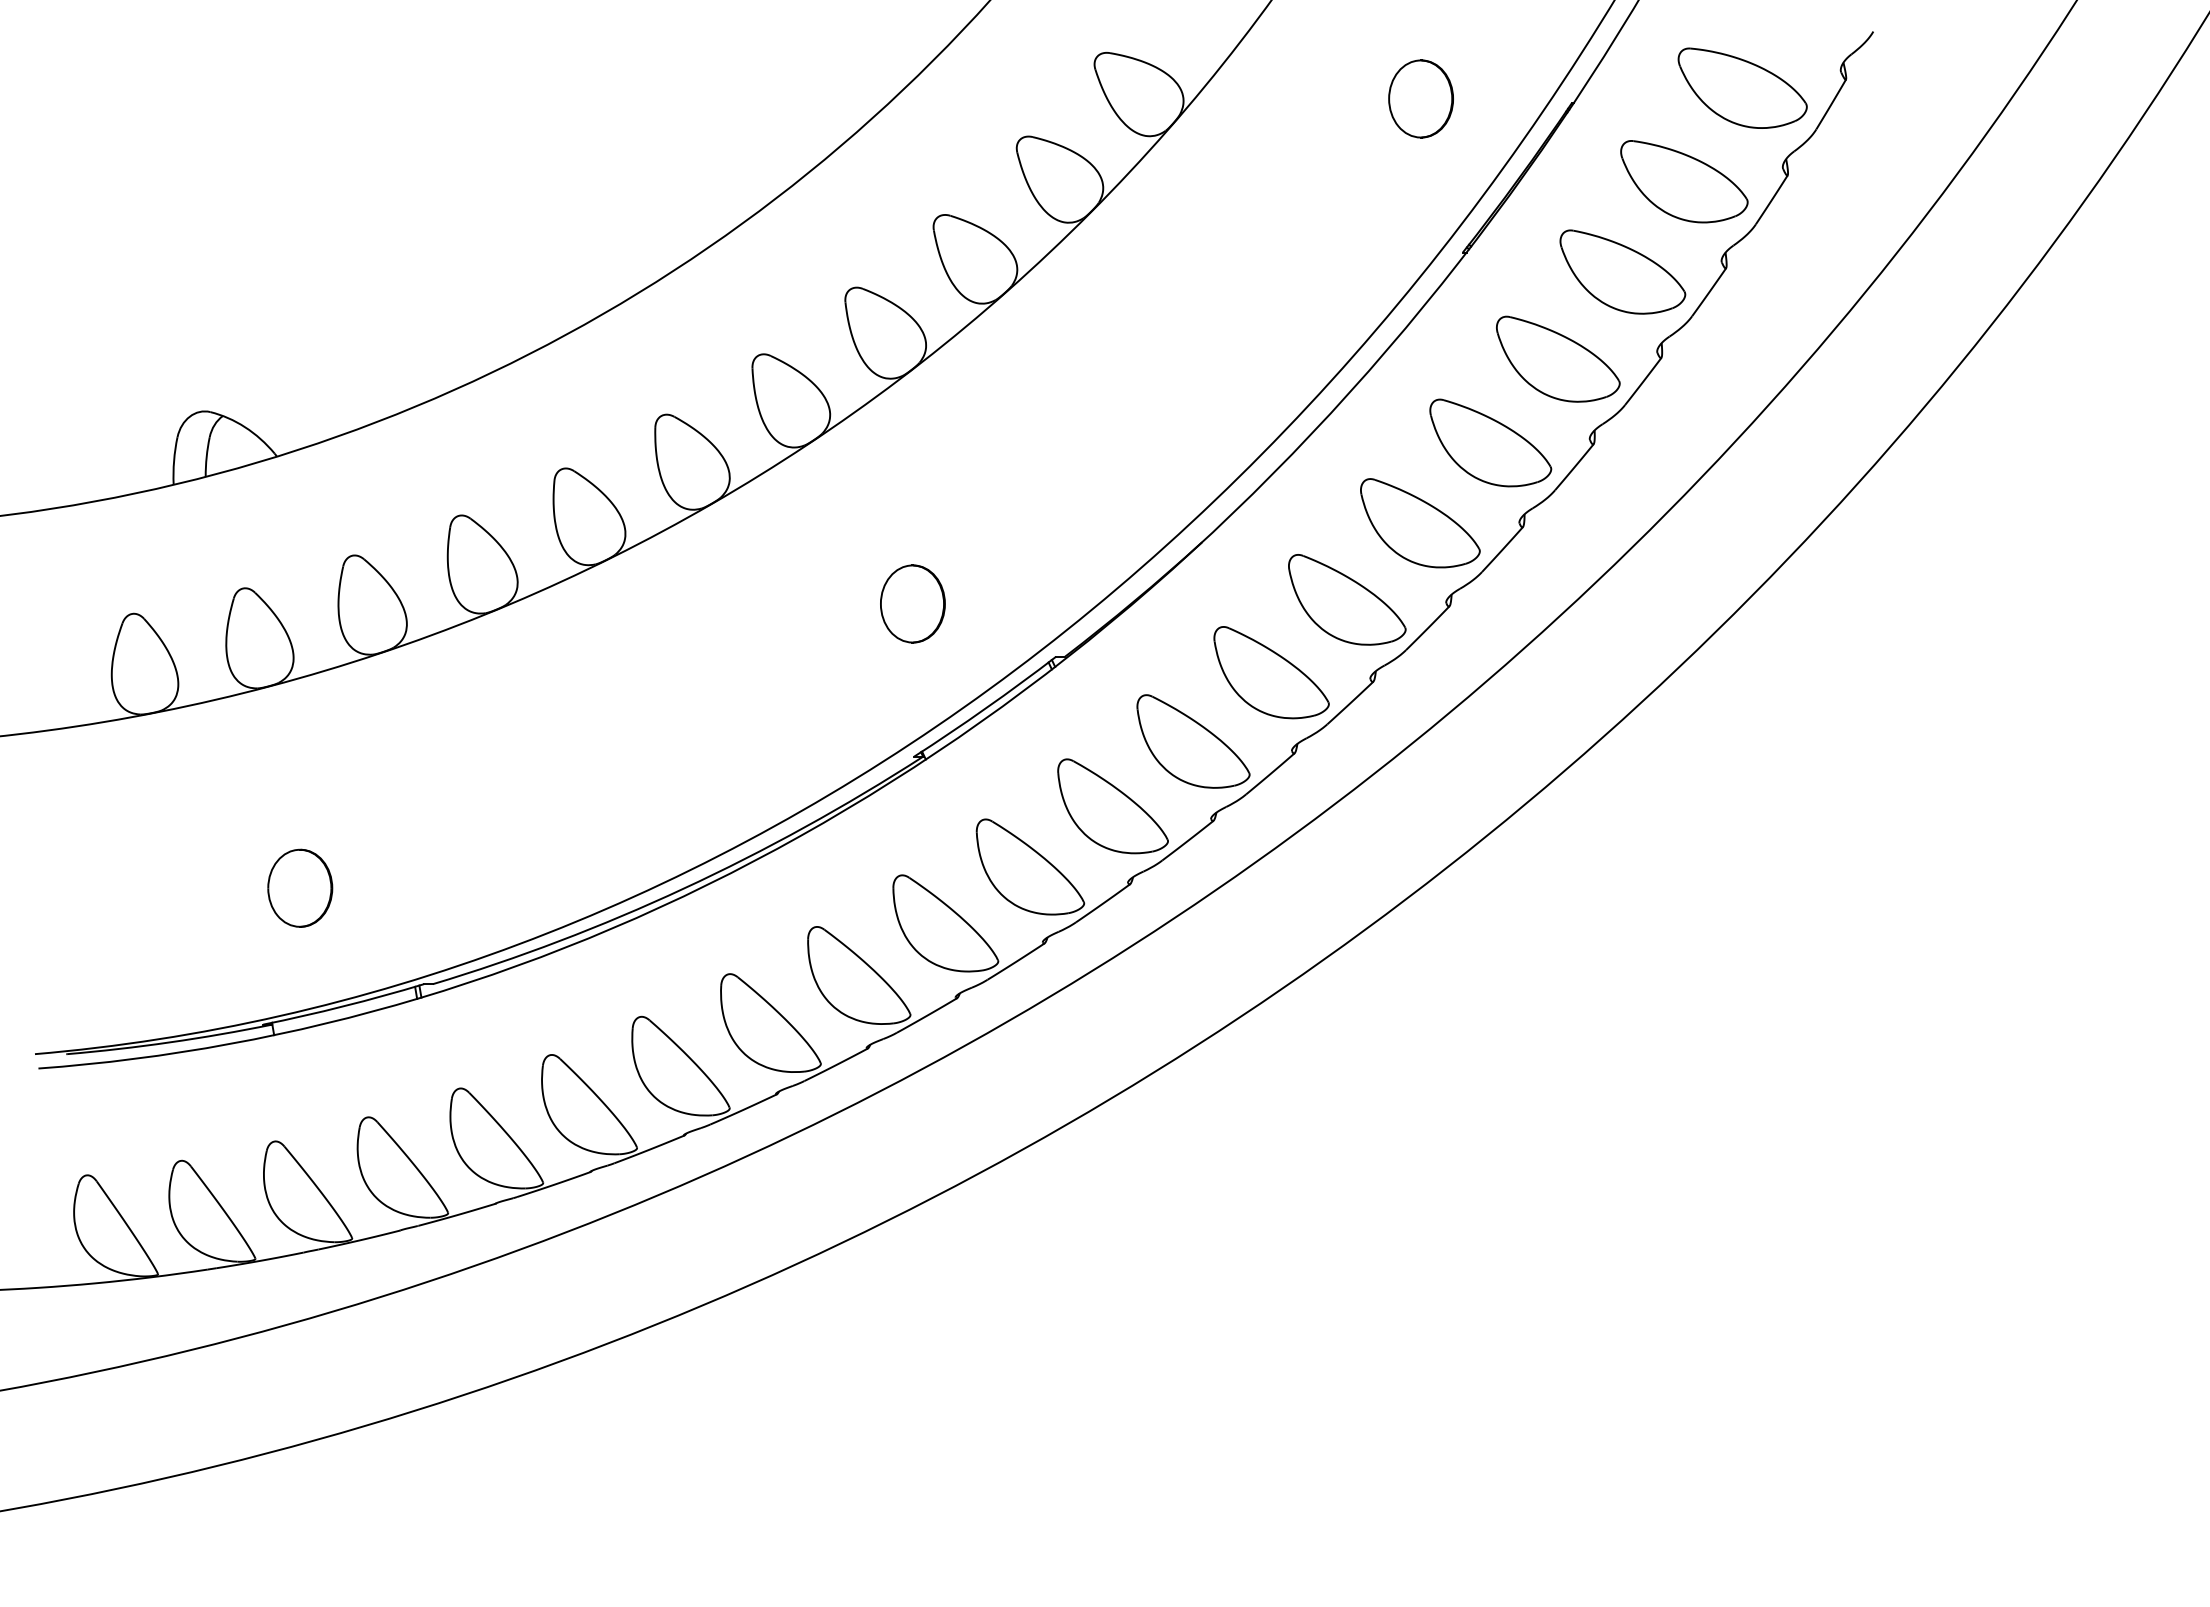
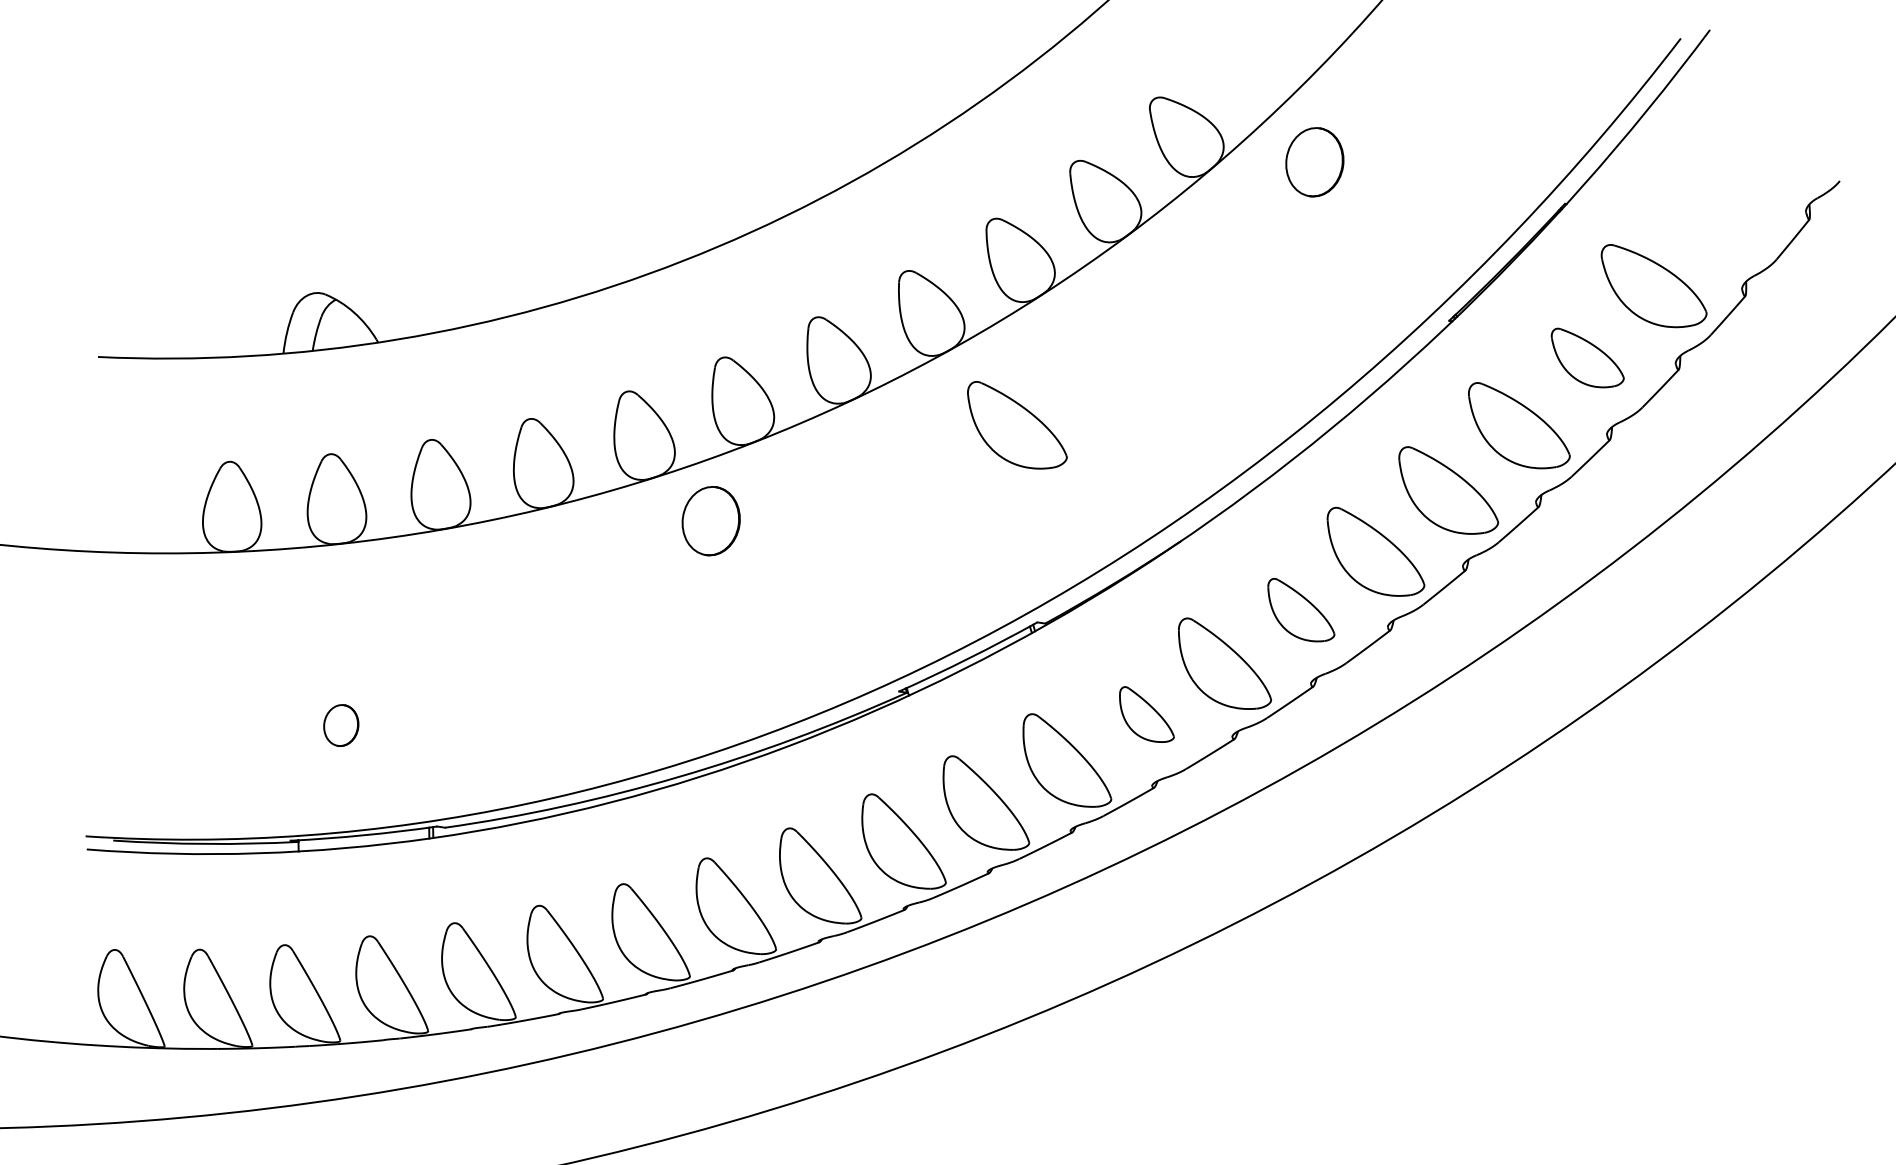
part: (1742, 87) -> (1717, 212), removed
part: (1420, 98) -> (1314, 161), moved
part: (1622, 271) -> (1587, 358), size x0.7
part: (1000, 442) -> (1016, 426), added
part: (1347, 599) -> (1301, 610), size x0.7
part: (912, 603) -> (710, 520), moved
part: (1193, 741) -> (1146, 715), size x0.6
part: (300, 887) -> (341, 724), size x0.6

